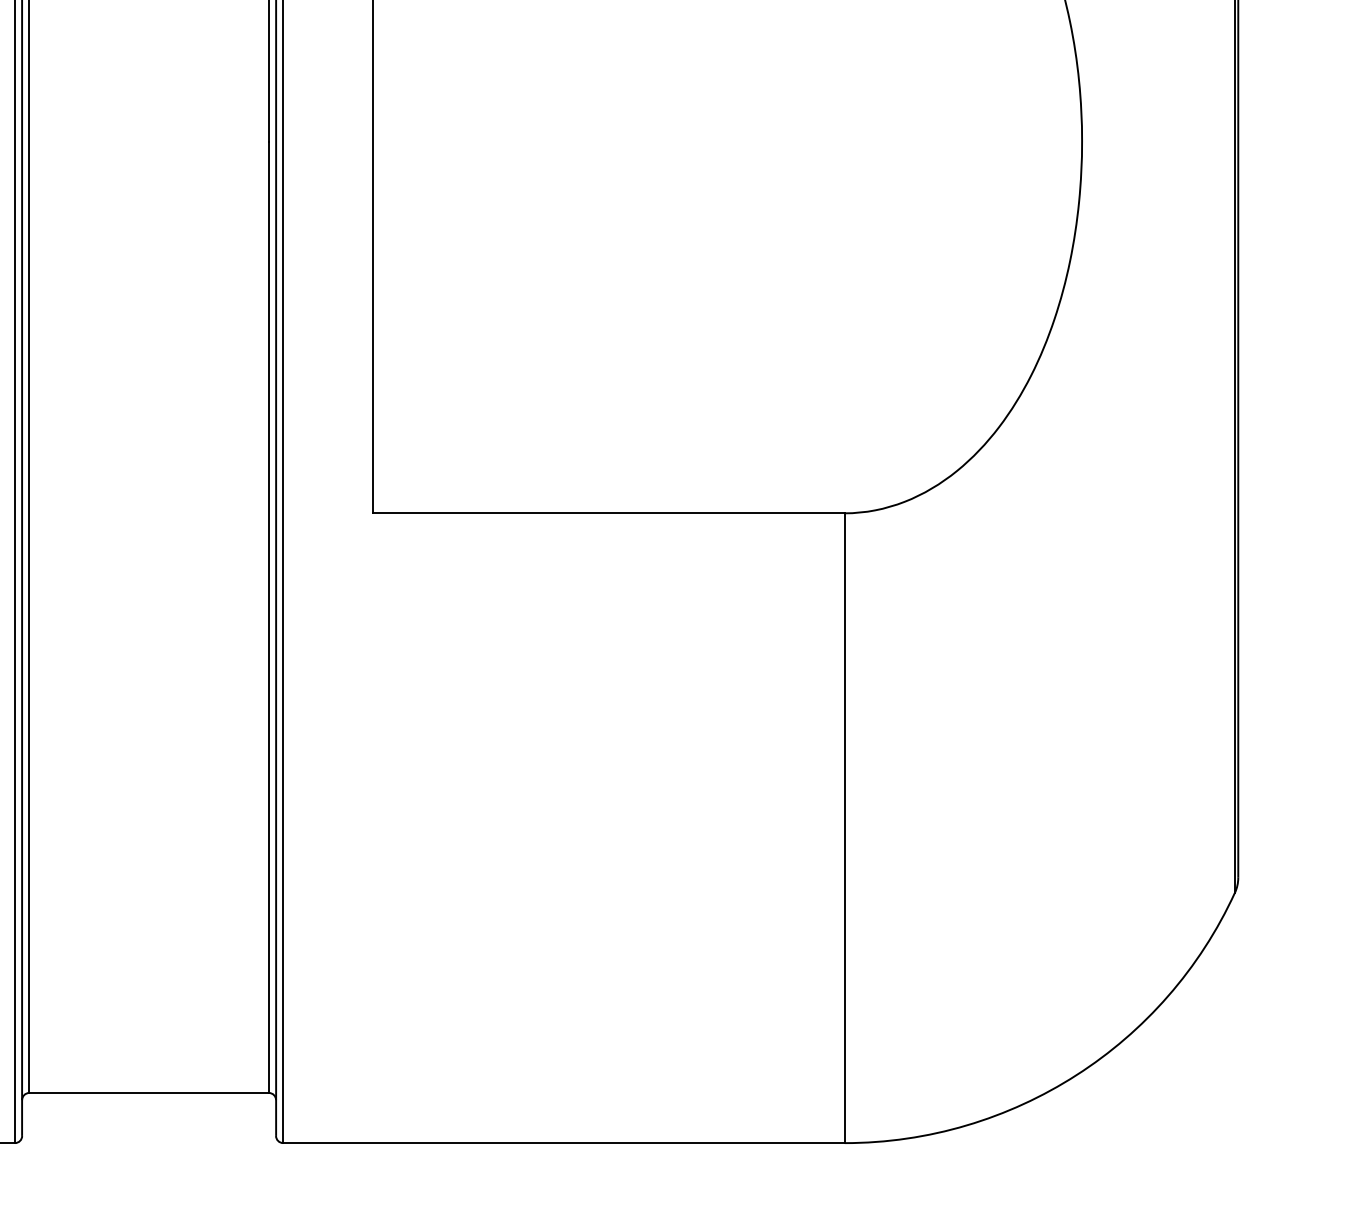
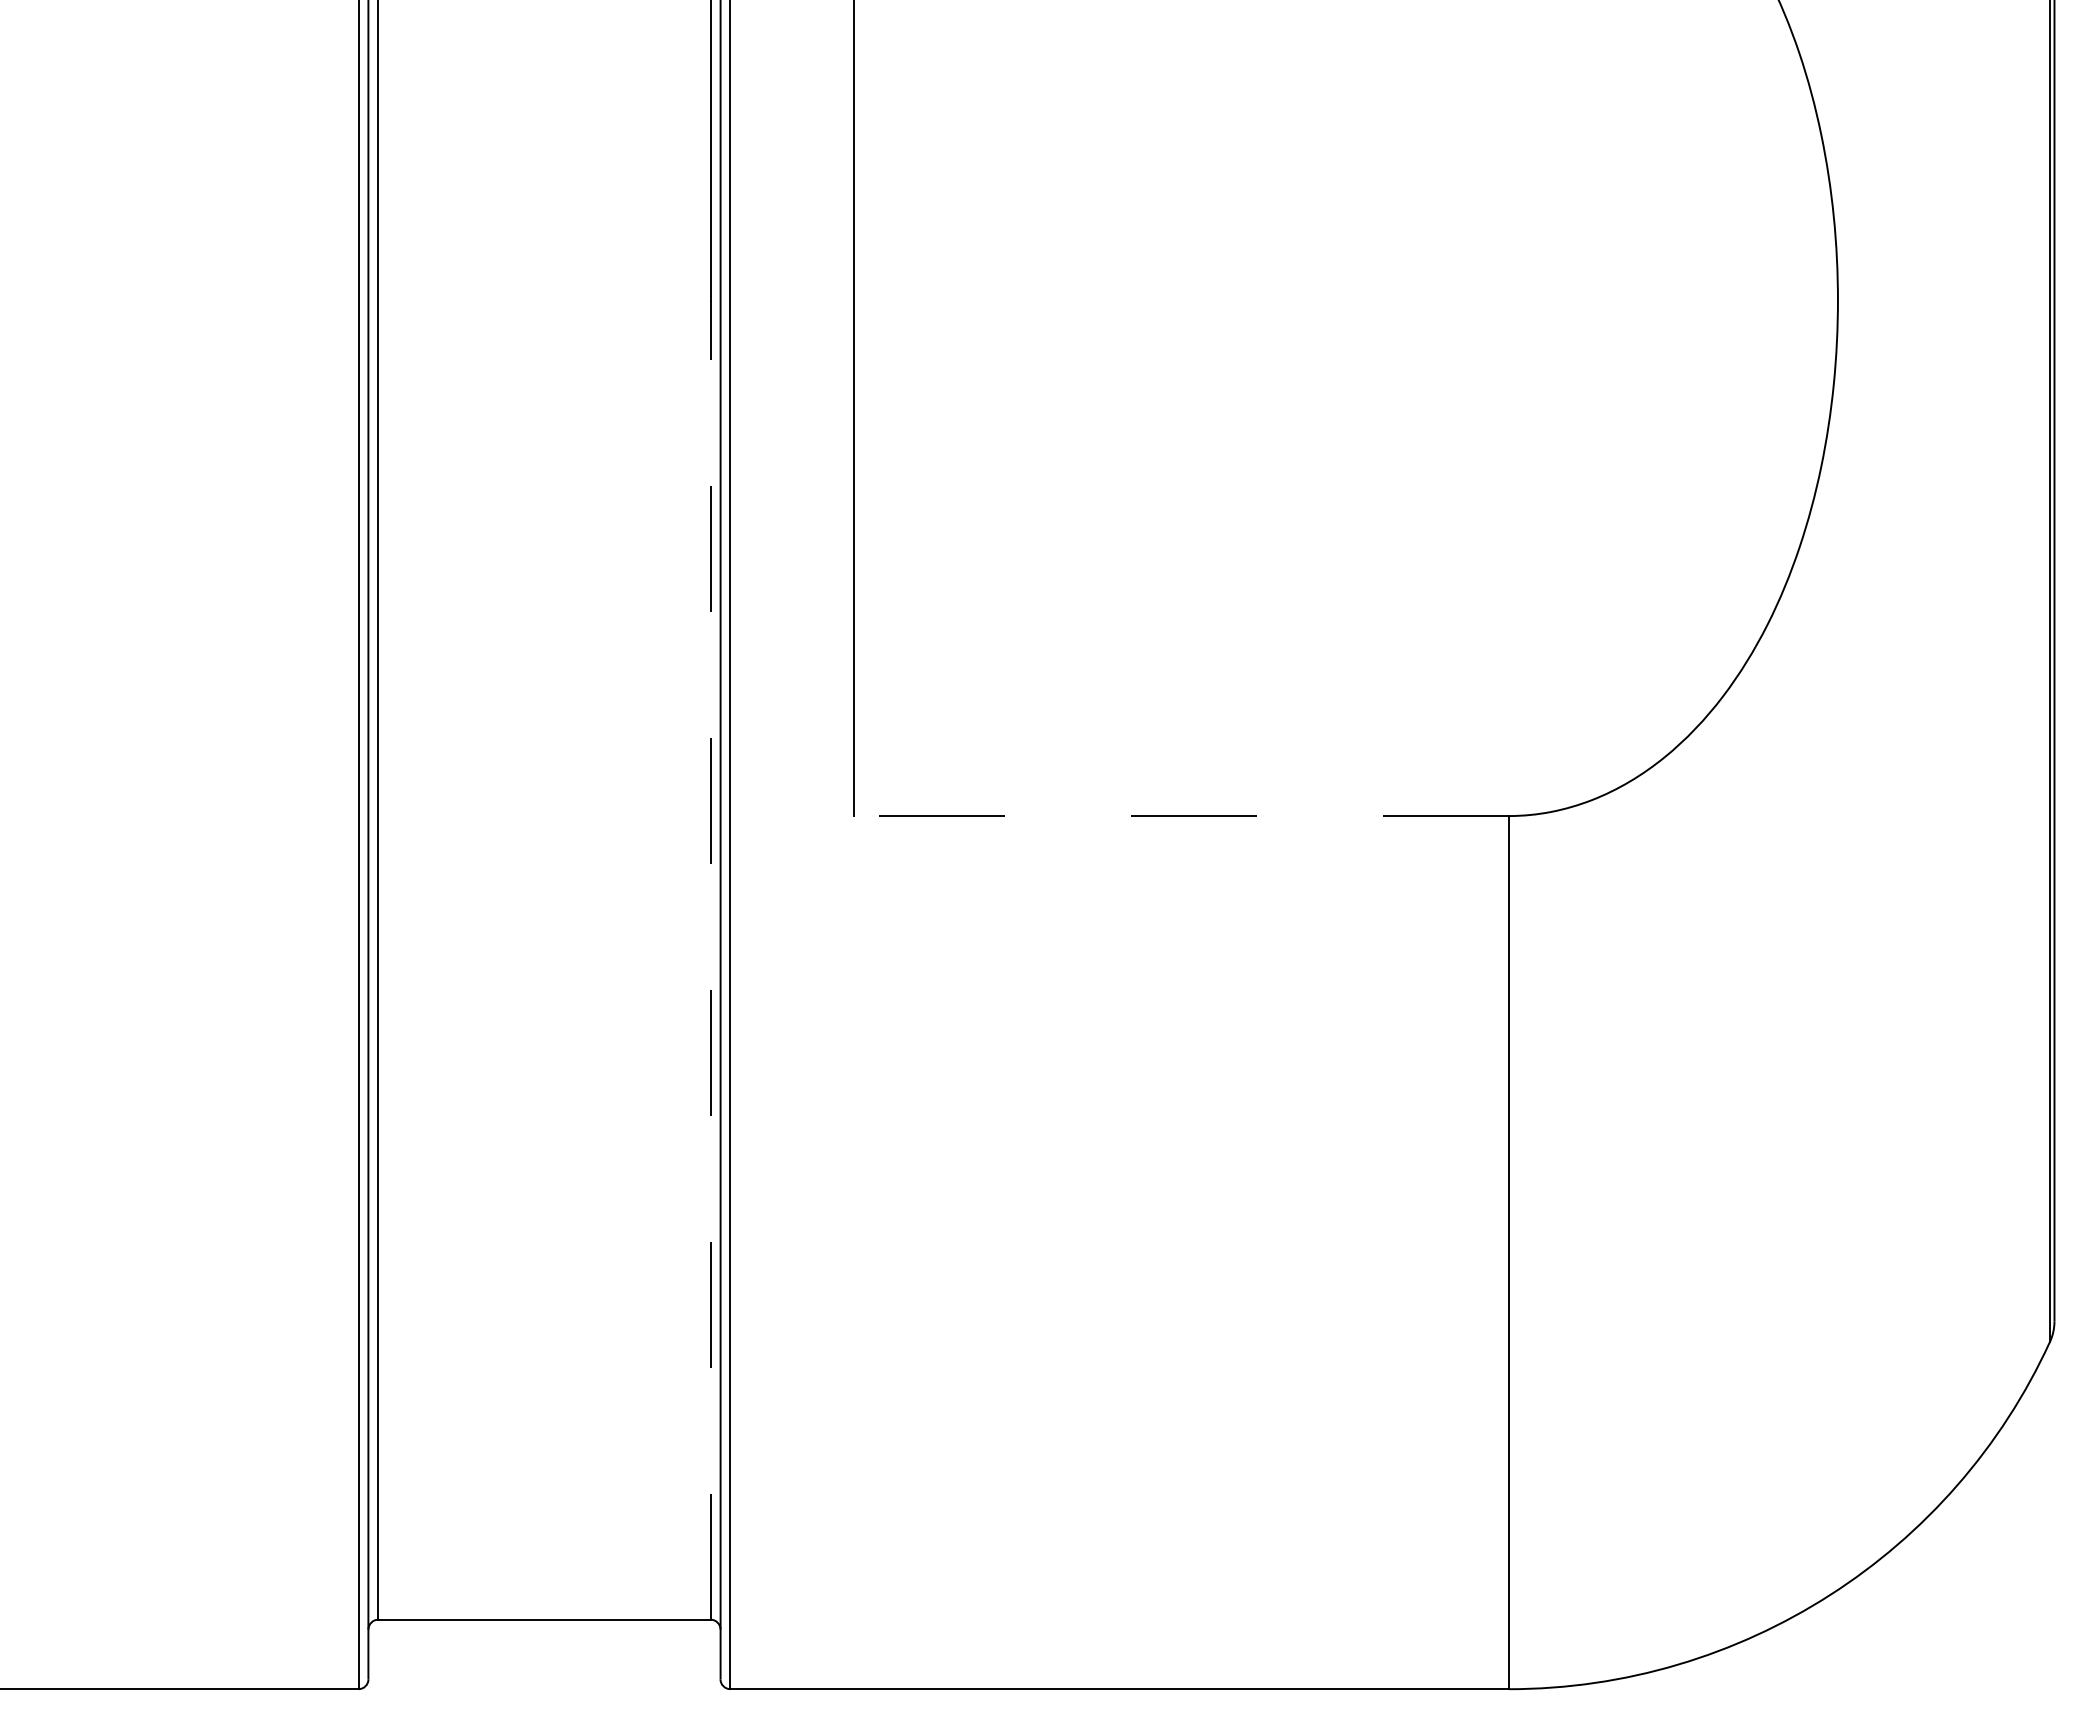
line: (608, 513) -> (1181, 816), solid -> dashed
line: (268, 617) -> (710, 960), solid -> dashed

